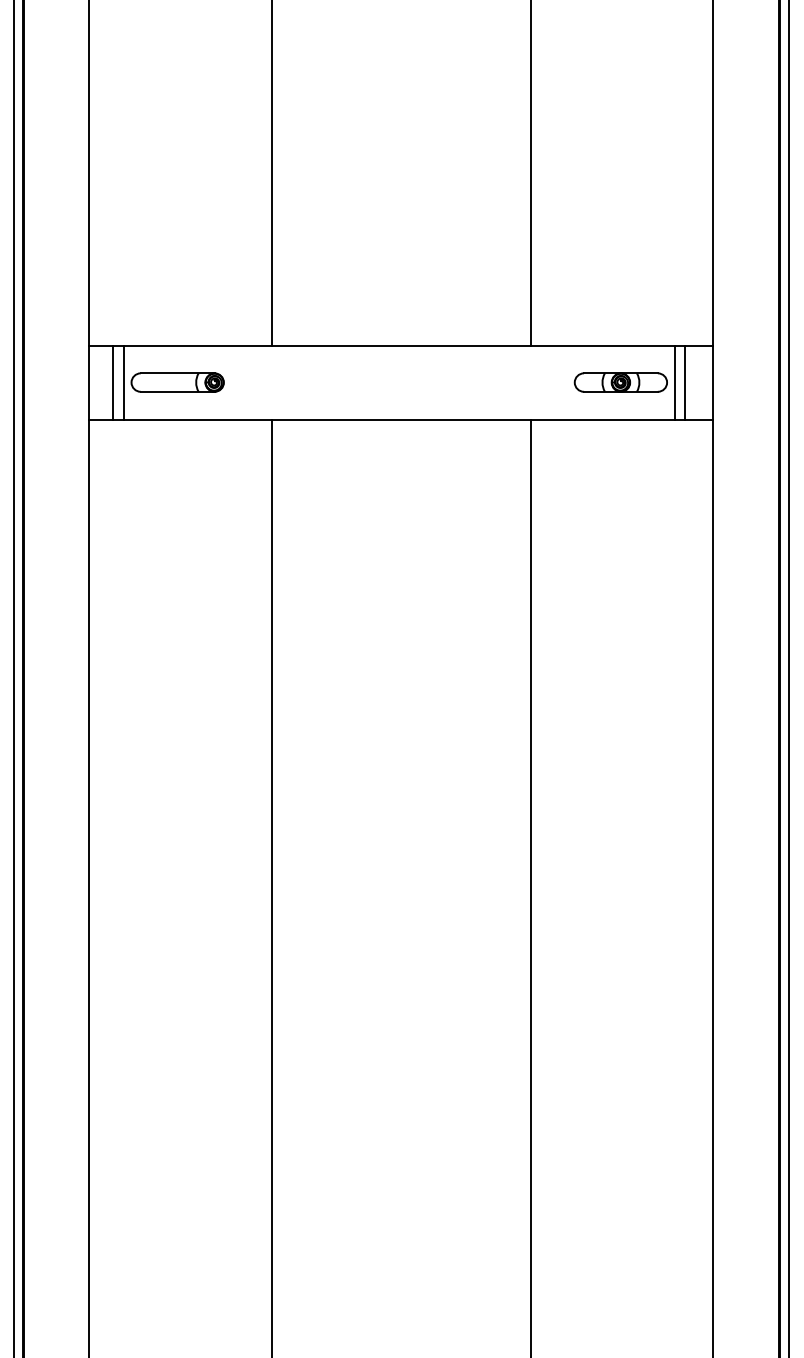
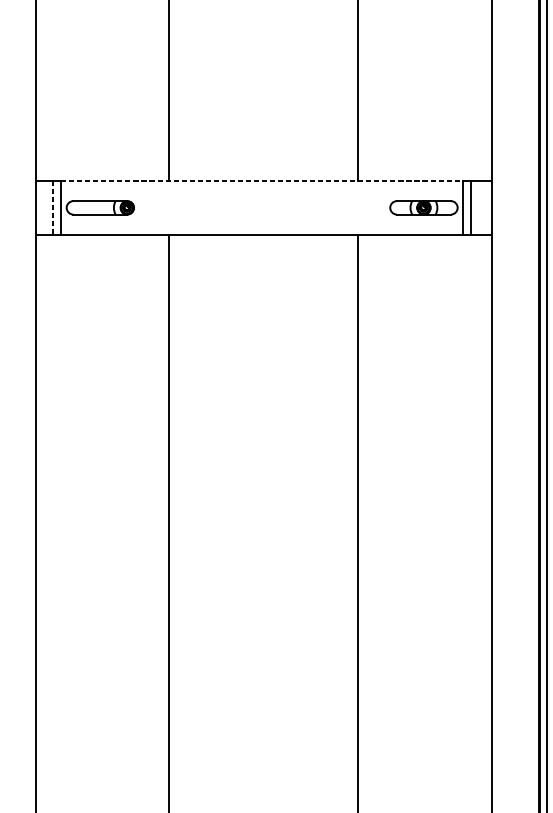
line: (399, 345) -> (262, 180), solid -> dashed
line: (112, 382) -> (52, 207), solid -> dashed

